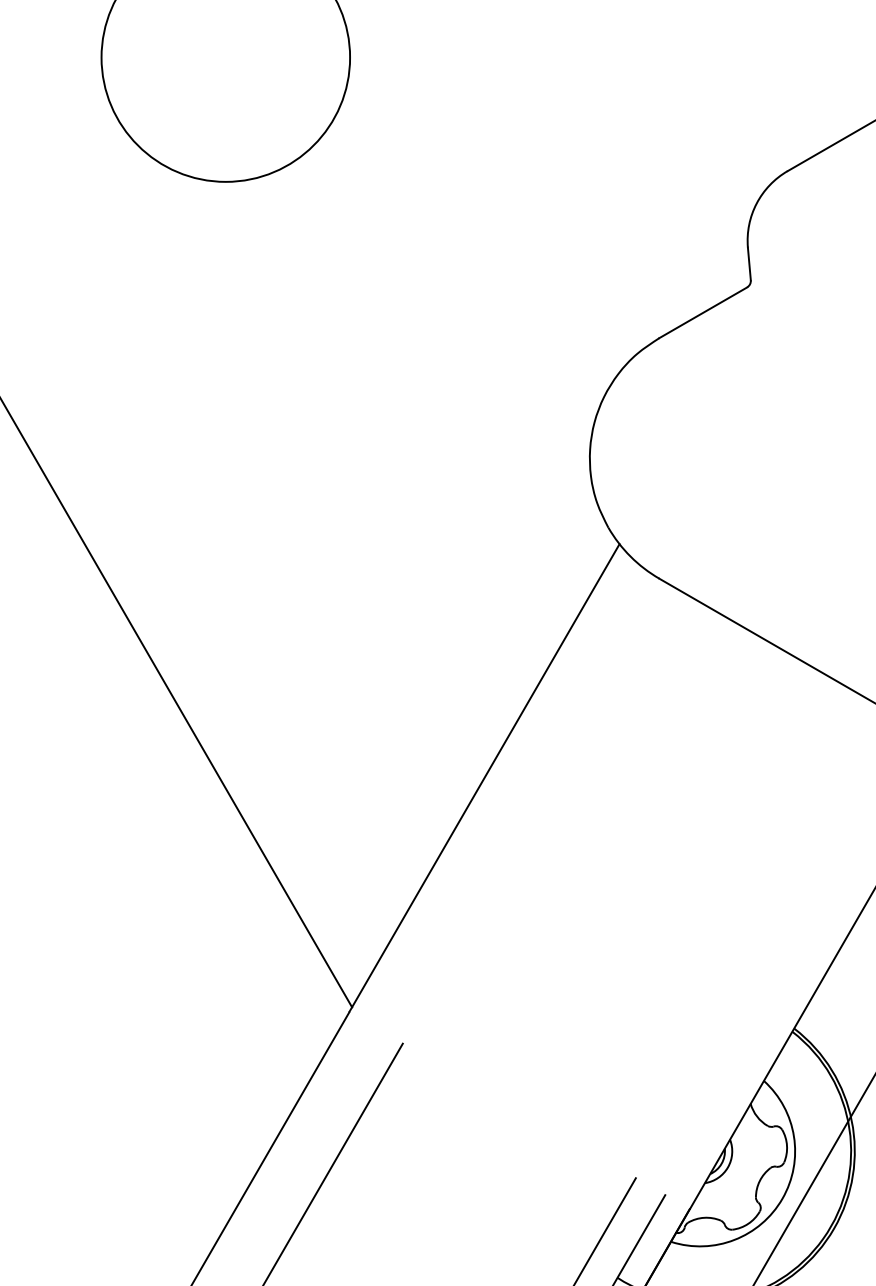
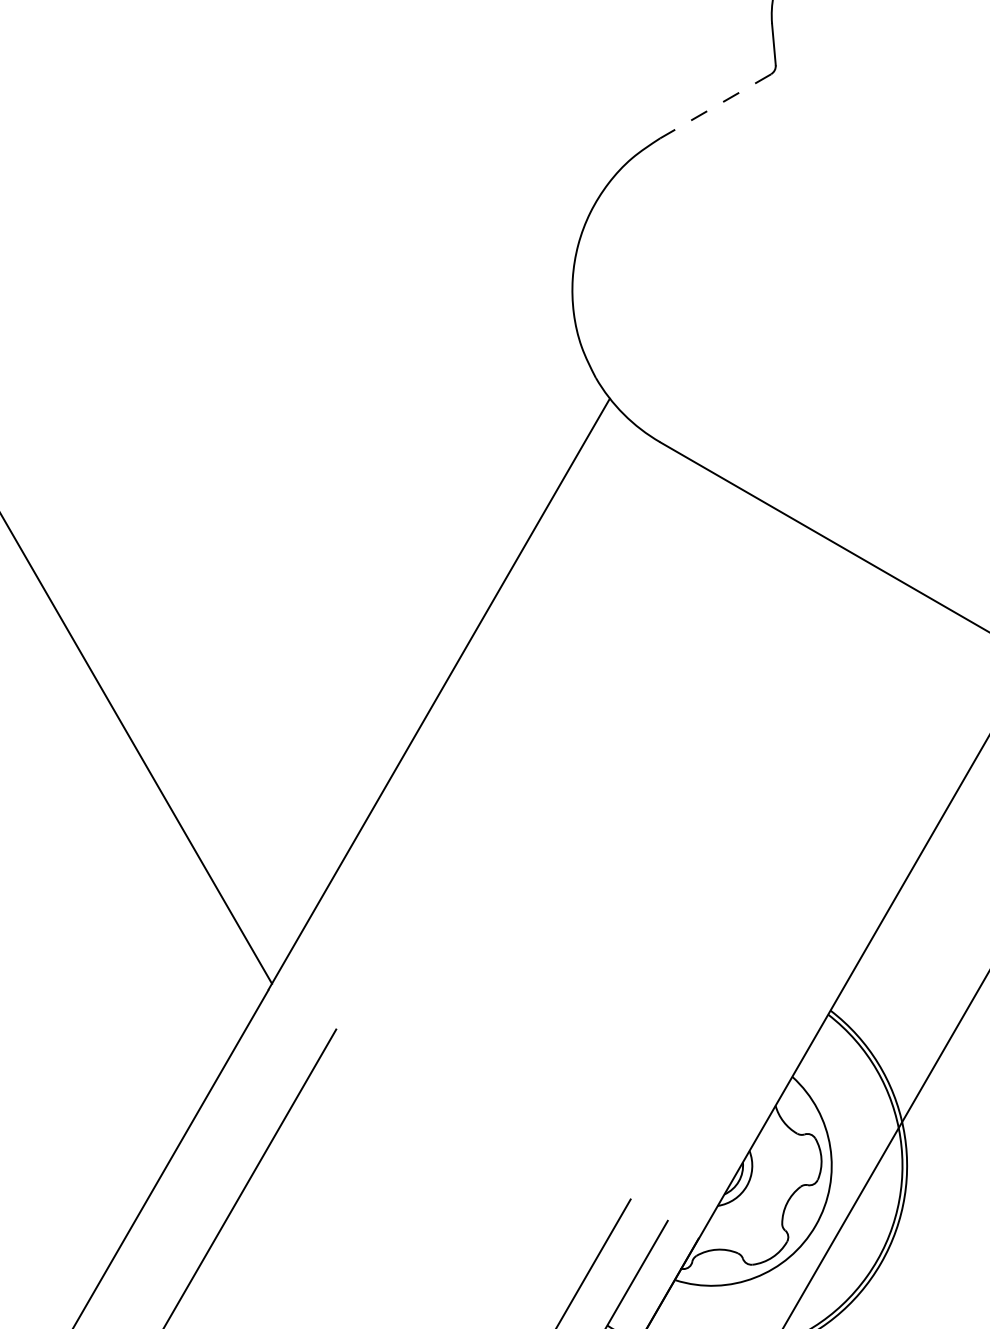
line: (703, 312) -> (715, 105), solid -> dashed

